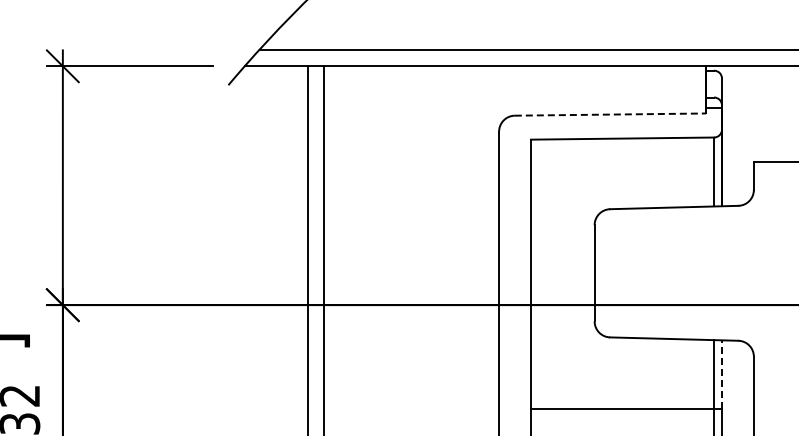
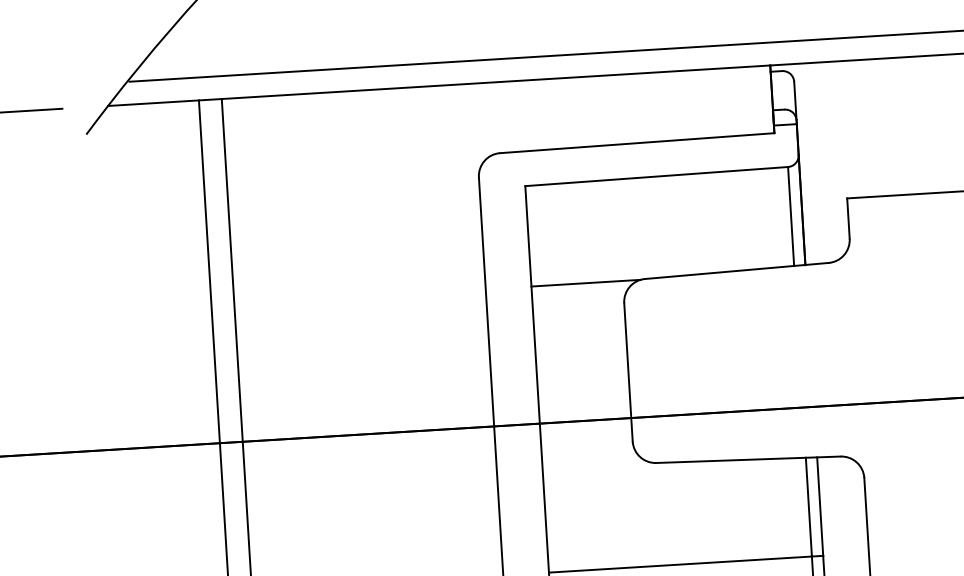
line: (610, 114) -> (637, 143), dashed -> solid
line: (568, 209) -> (585, 283), added
line: (722, 374) -> (820, 506), dashed -> solid

